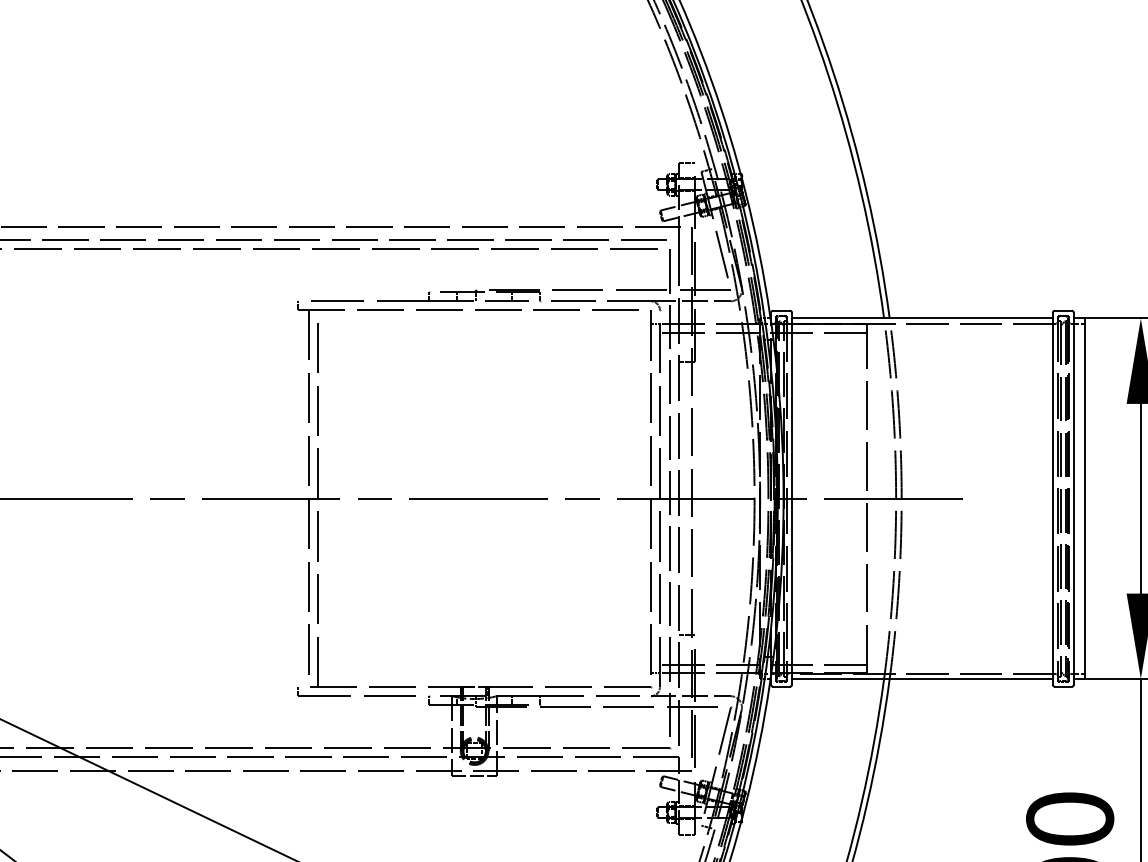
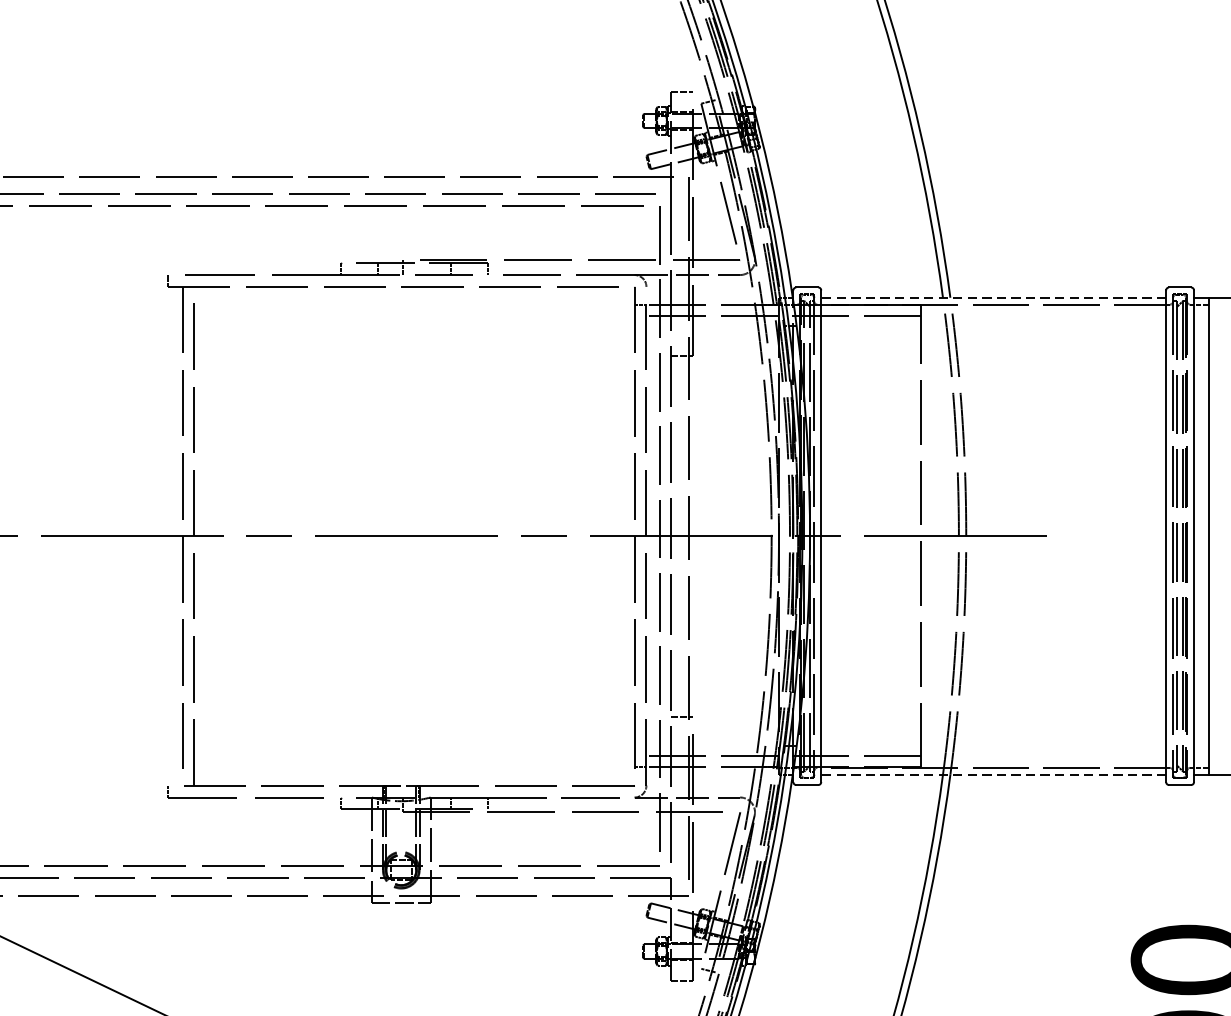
line: (921, 318) -> (992, 297), solid -> dashed
line: (921, 679) -> (992, 775), solid -> dashed

